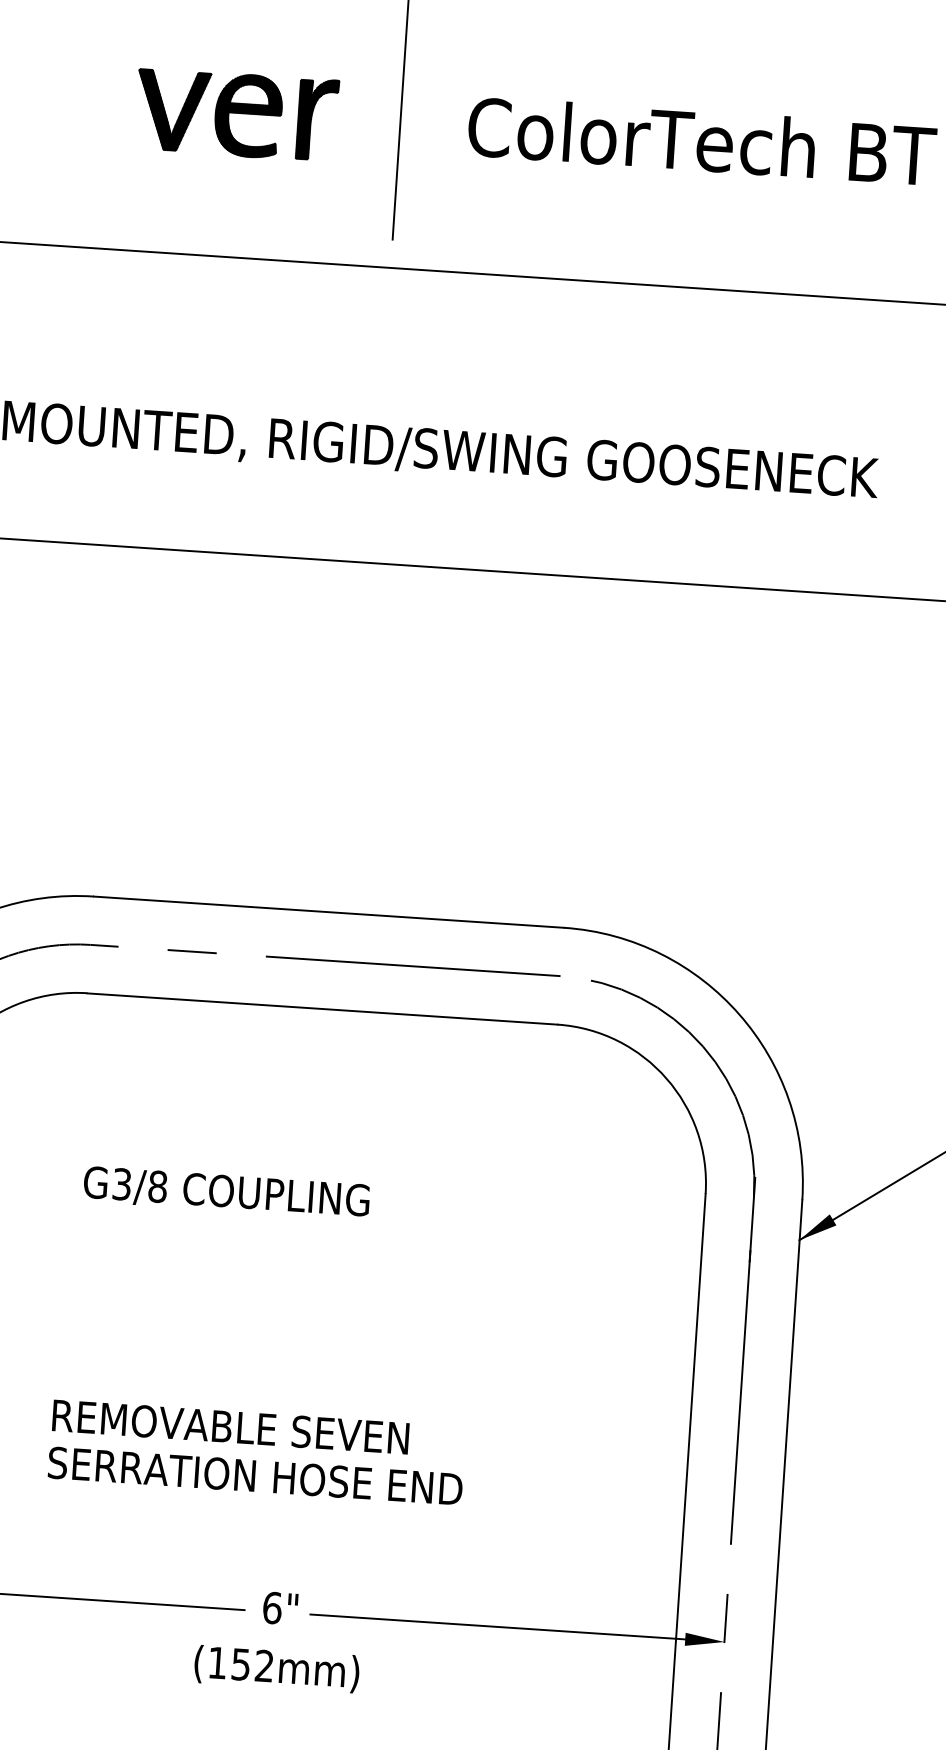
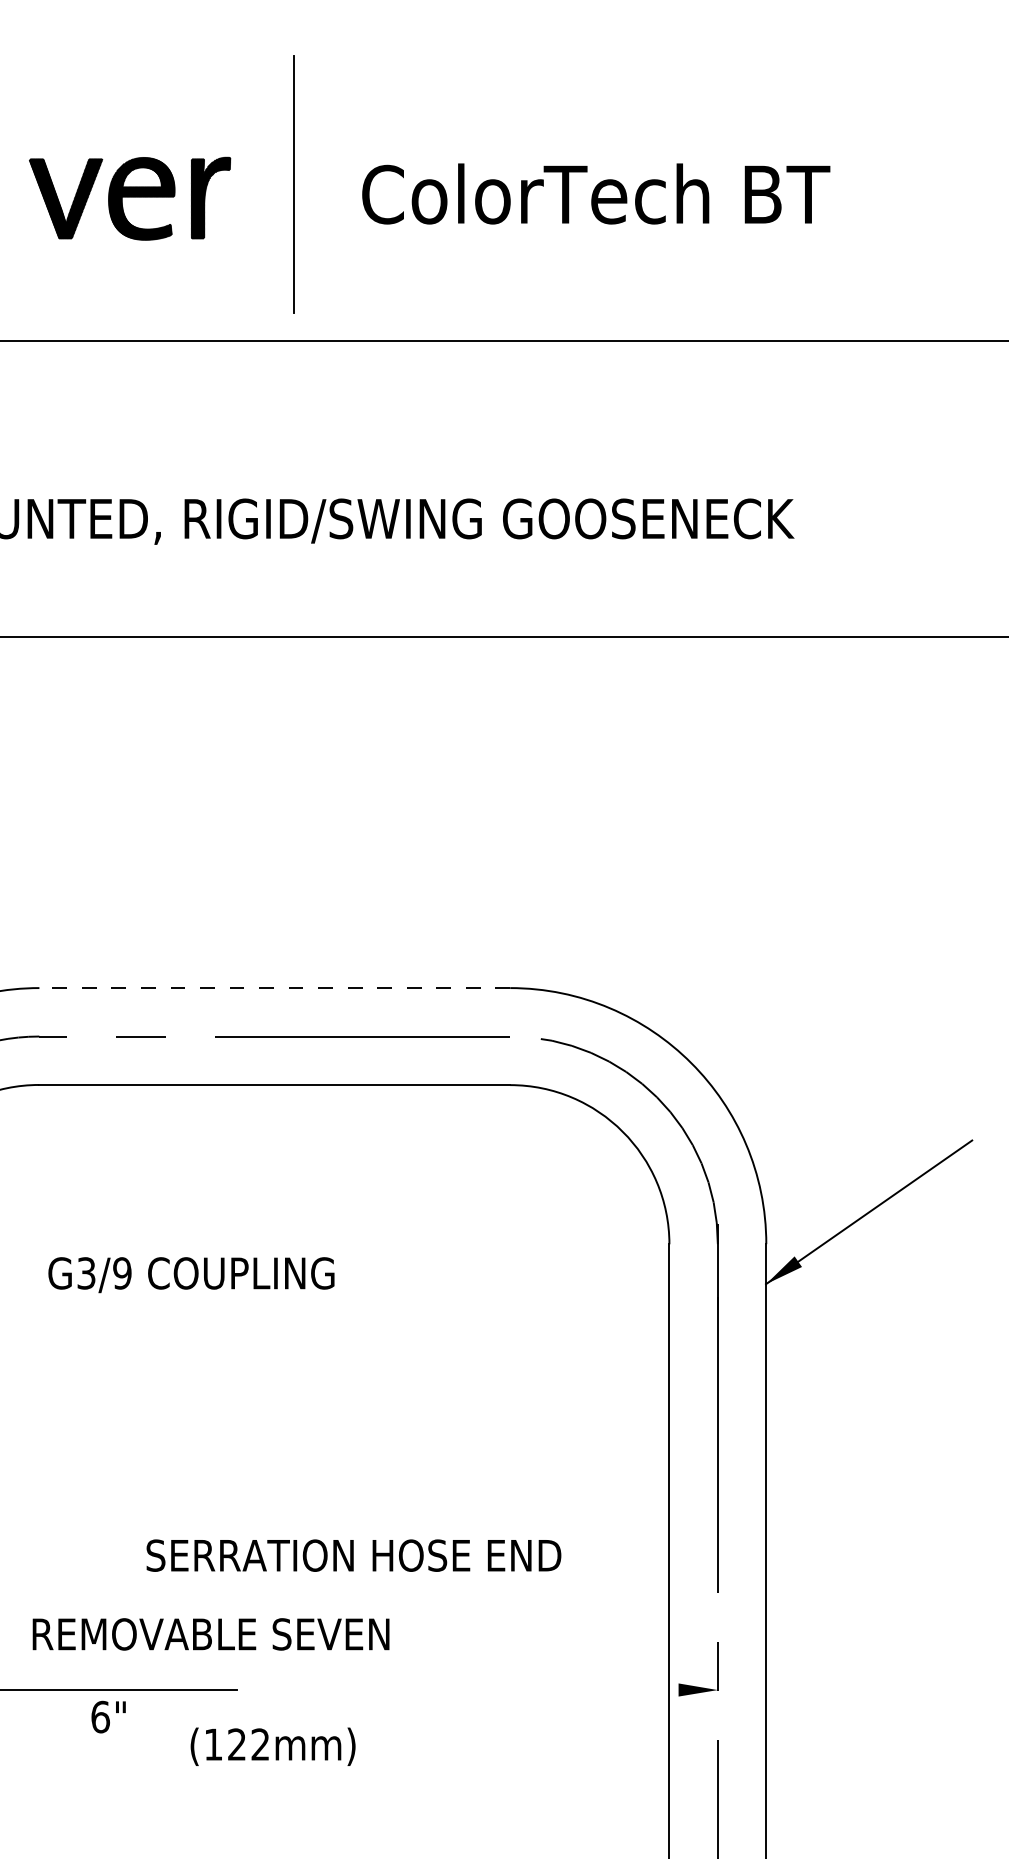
line: (328, 912) -> (274, 988), solid -> dashed
text: (157, 1186) -> (122, 1273), G3/8 -> G3/9
text: (230, 1427) -> (210, 1634), moved
text: (255, 1475) -> (353, 1555), moved
text: (280, 1607) -> (108, 1716), moved
line: (497, 1627) -> (490, 1690), removed
text: (240, 1664) -> (236, 1744), (152mm) -> (122mm)

